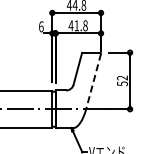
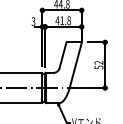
text: (41, 26) -> (33, 21), 6 -> 3
line: (93, 81) -> (75, 65), dashed -> solid

